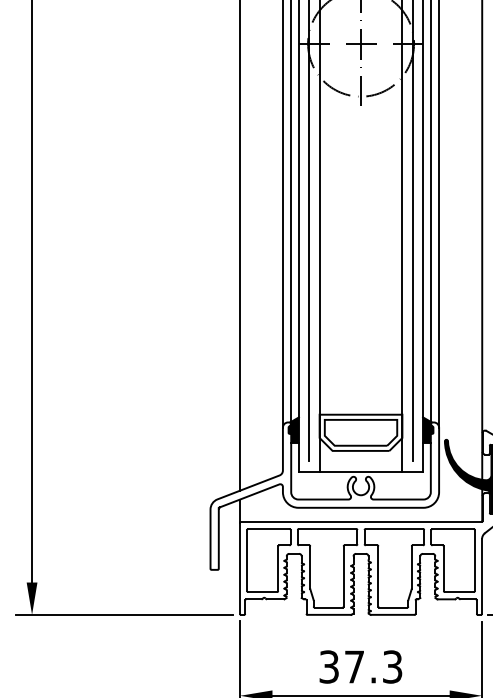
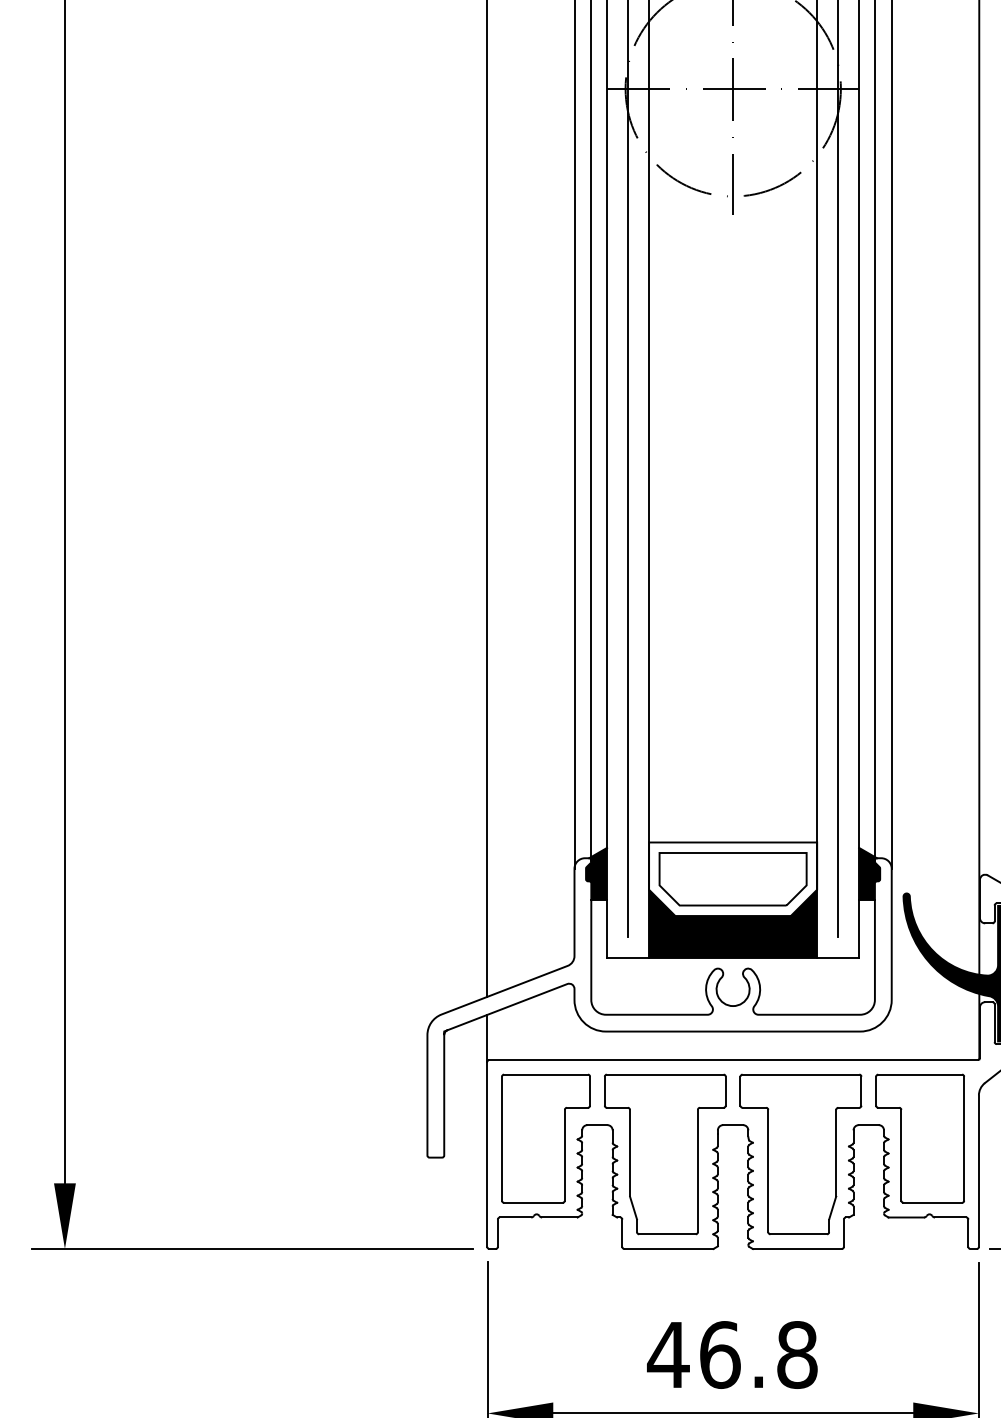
fill: (360, 454) -> (732, 923), added
text: (360, 666) -> (732, 1353), 37.3 -> 46.8

